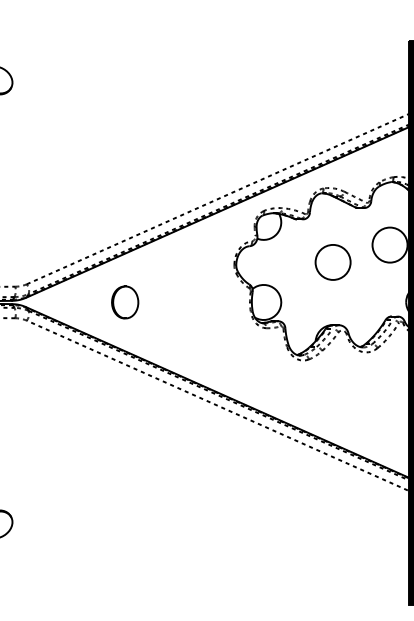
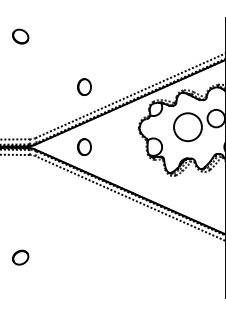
part: (125, 180) -> (84, 86), added
circle: (332, 260) -> (187, 126), size x1.6

